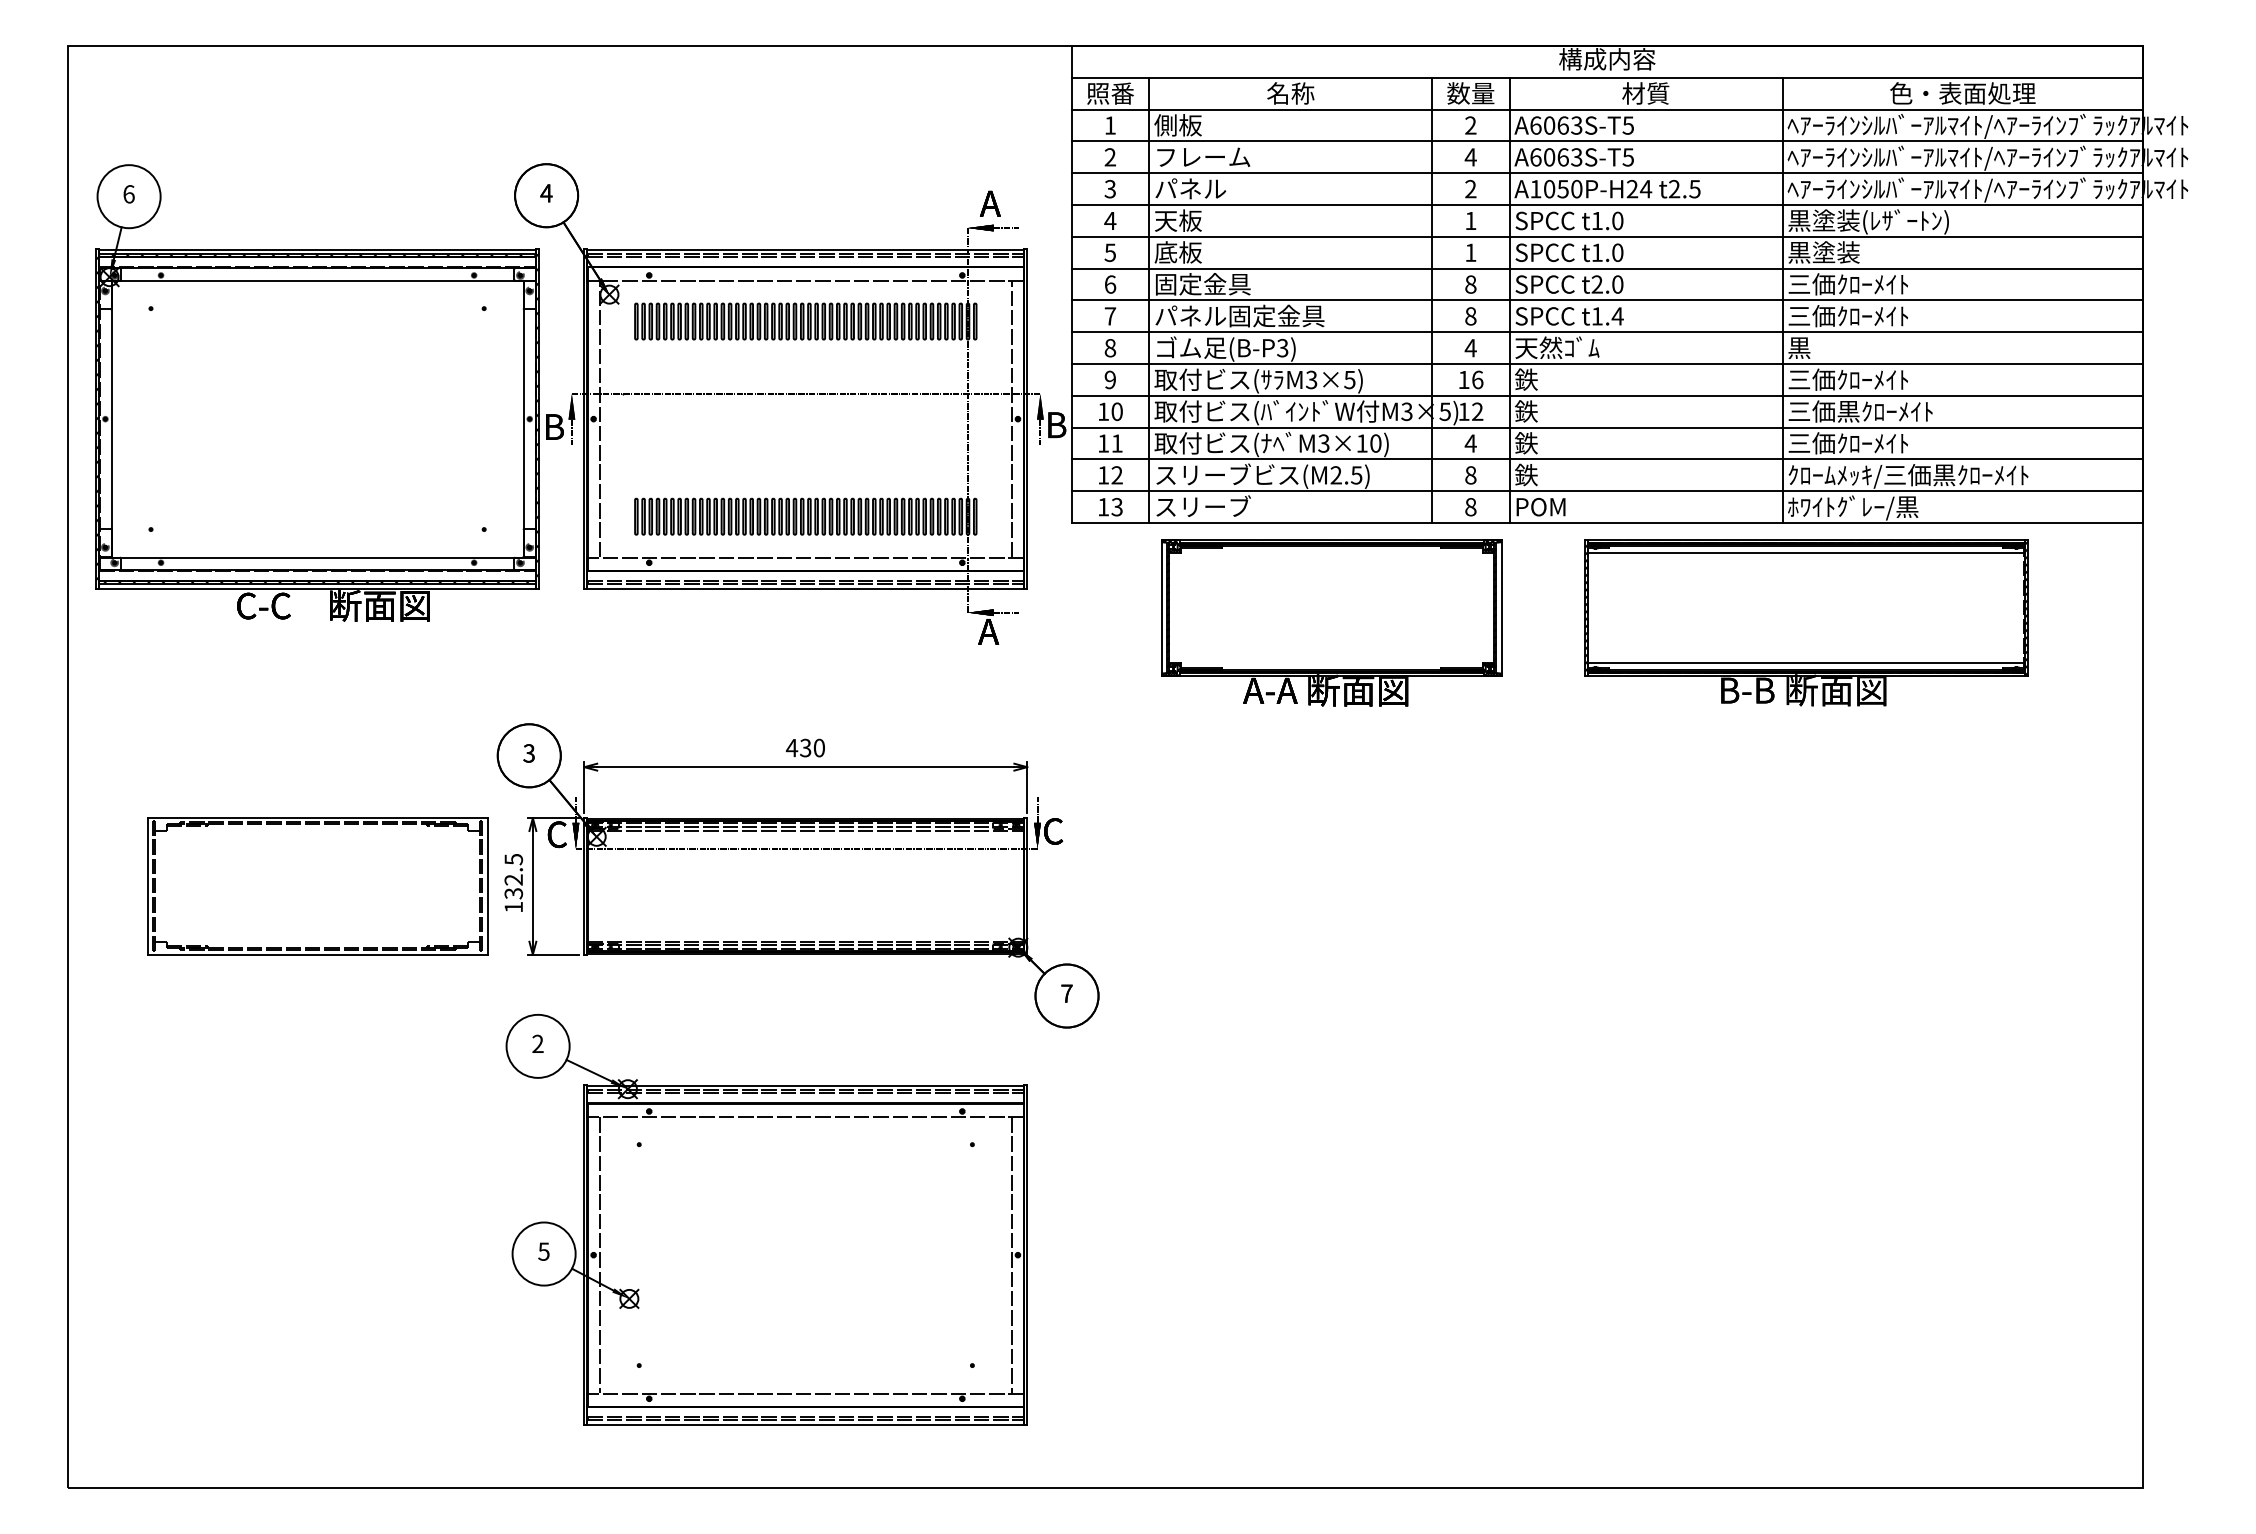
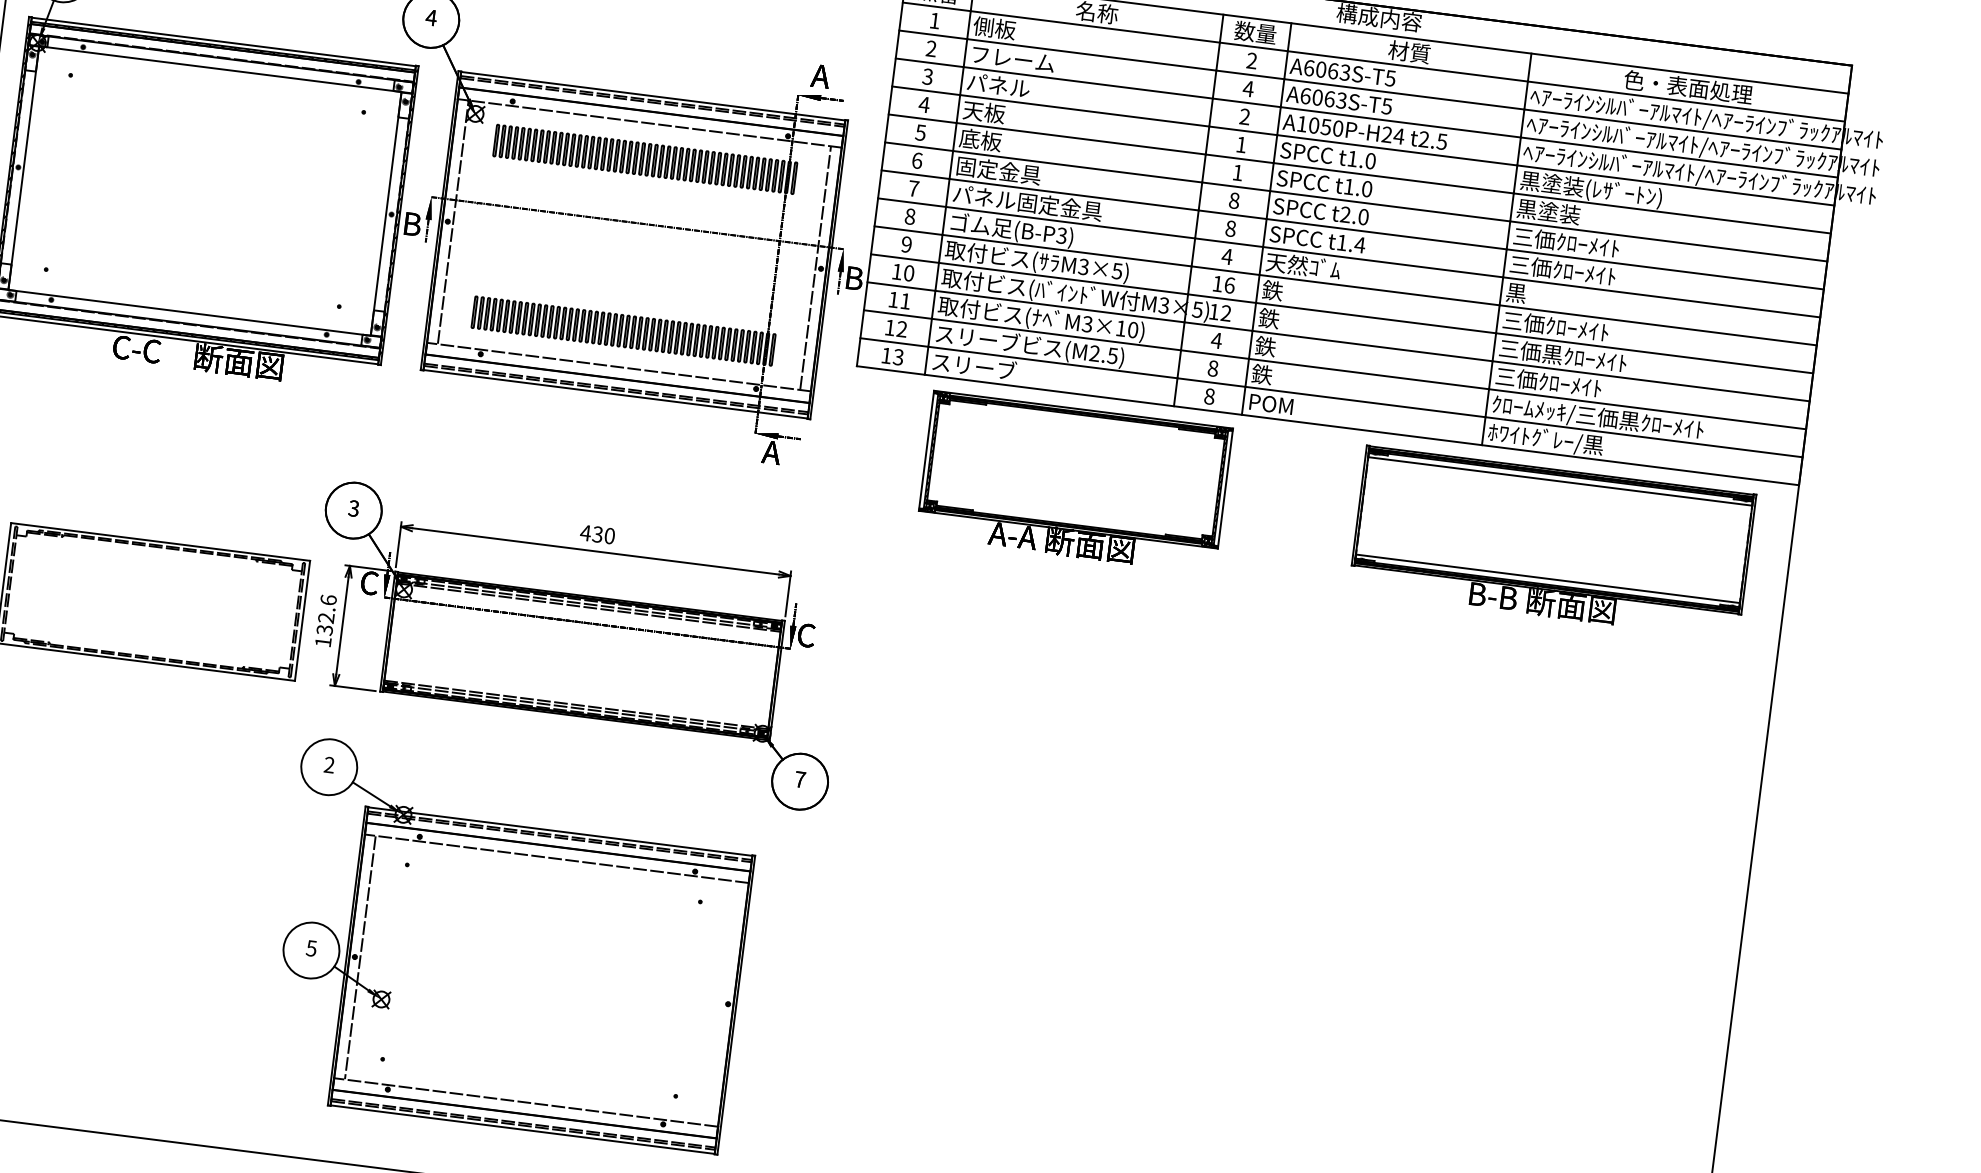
part: (1806, 622) -> (1552, 542), moved
text: (513, 859) -> (328, 600), 132.5 -> 132.6
line: (1011, 1255) -> (722, 1003), removed

